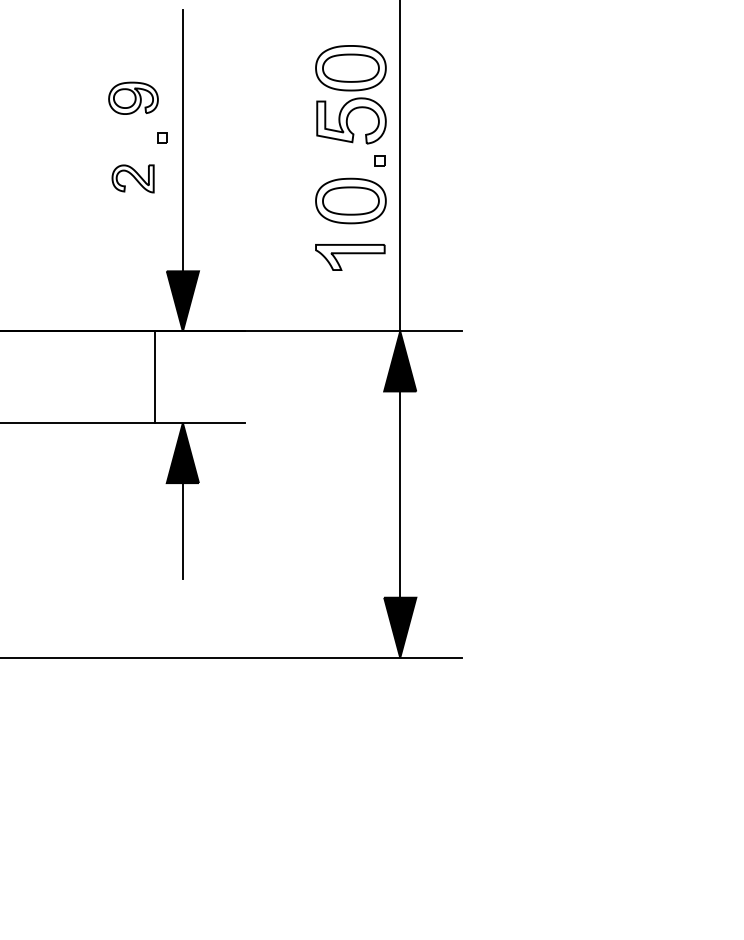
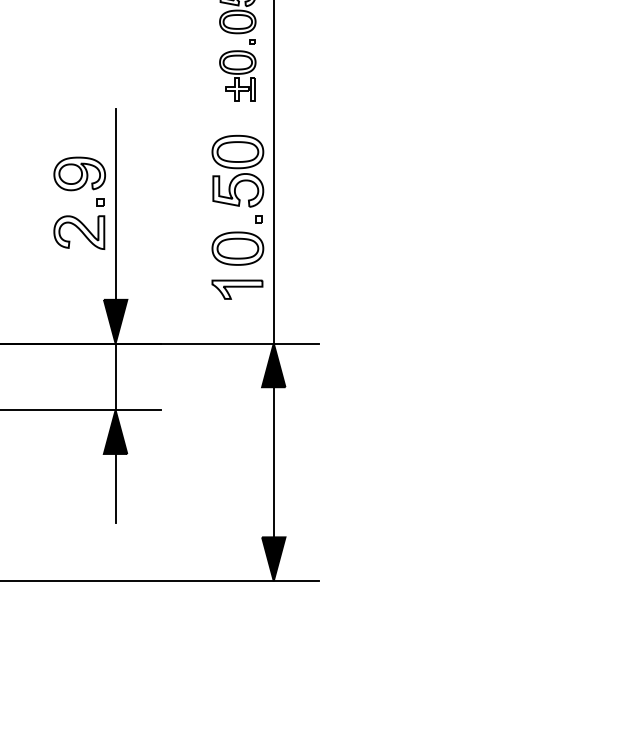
part: (133, 97) -> (79, 173), size x1.43
part: (133, 178) -> (79, 232), size x1.67
line: (155, 376) -> (115, 376), moved

